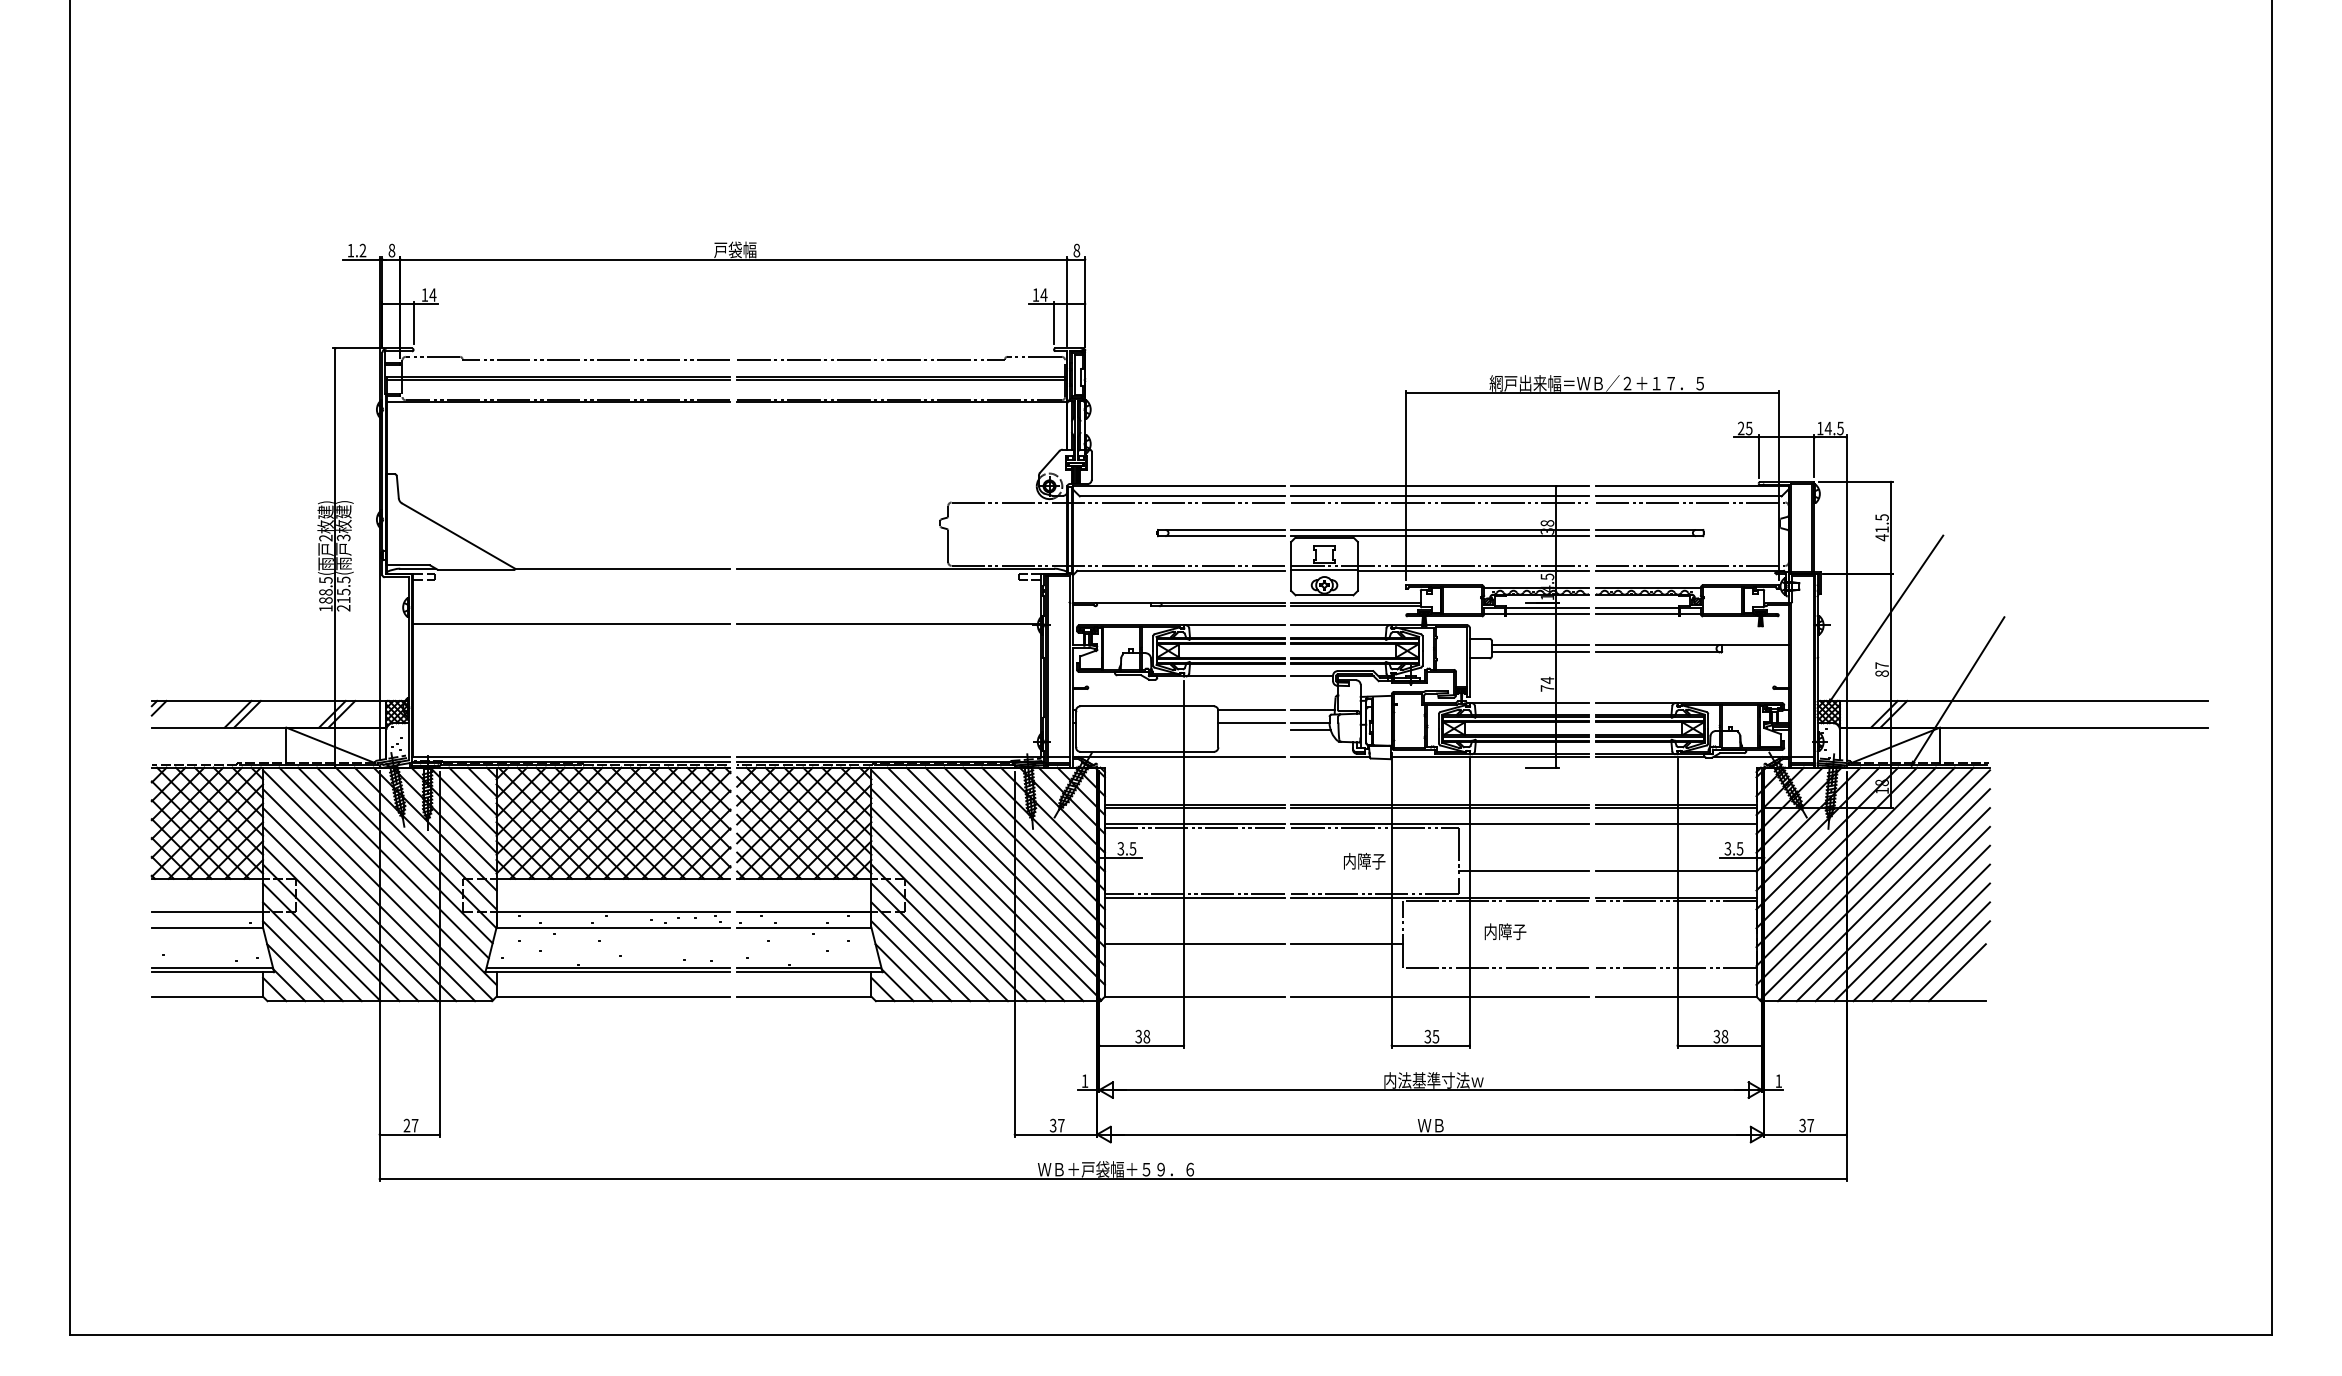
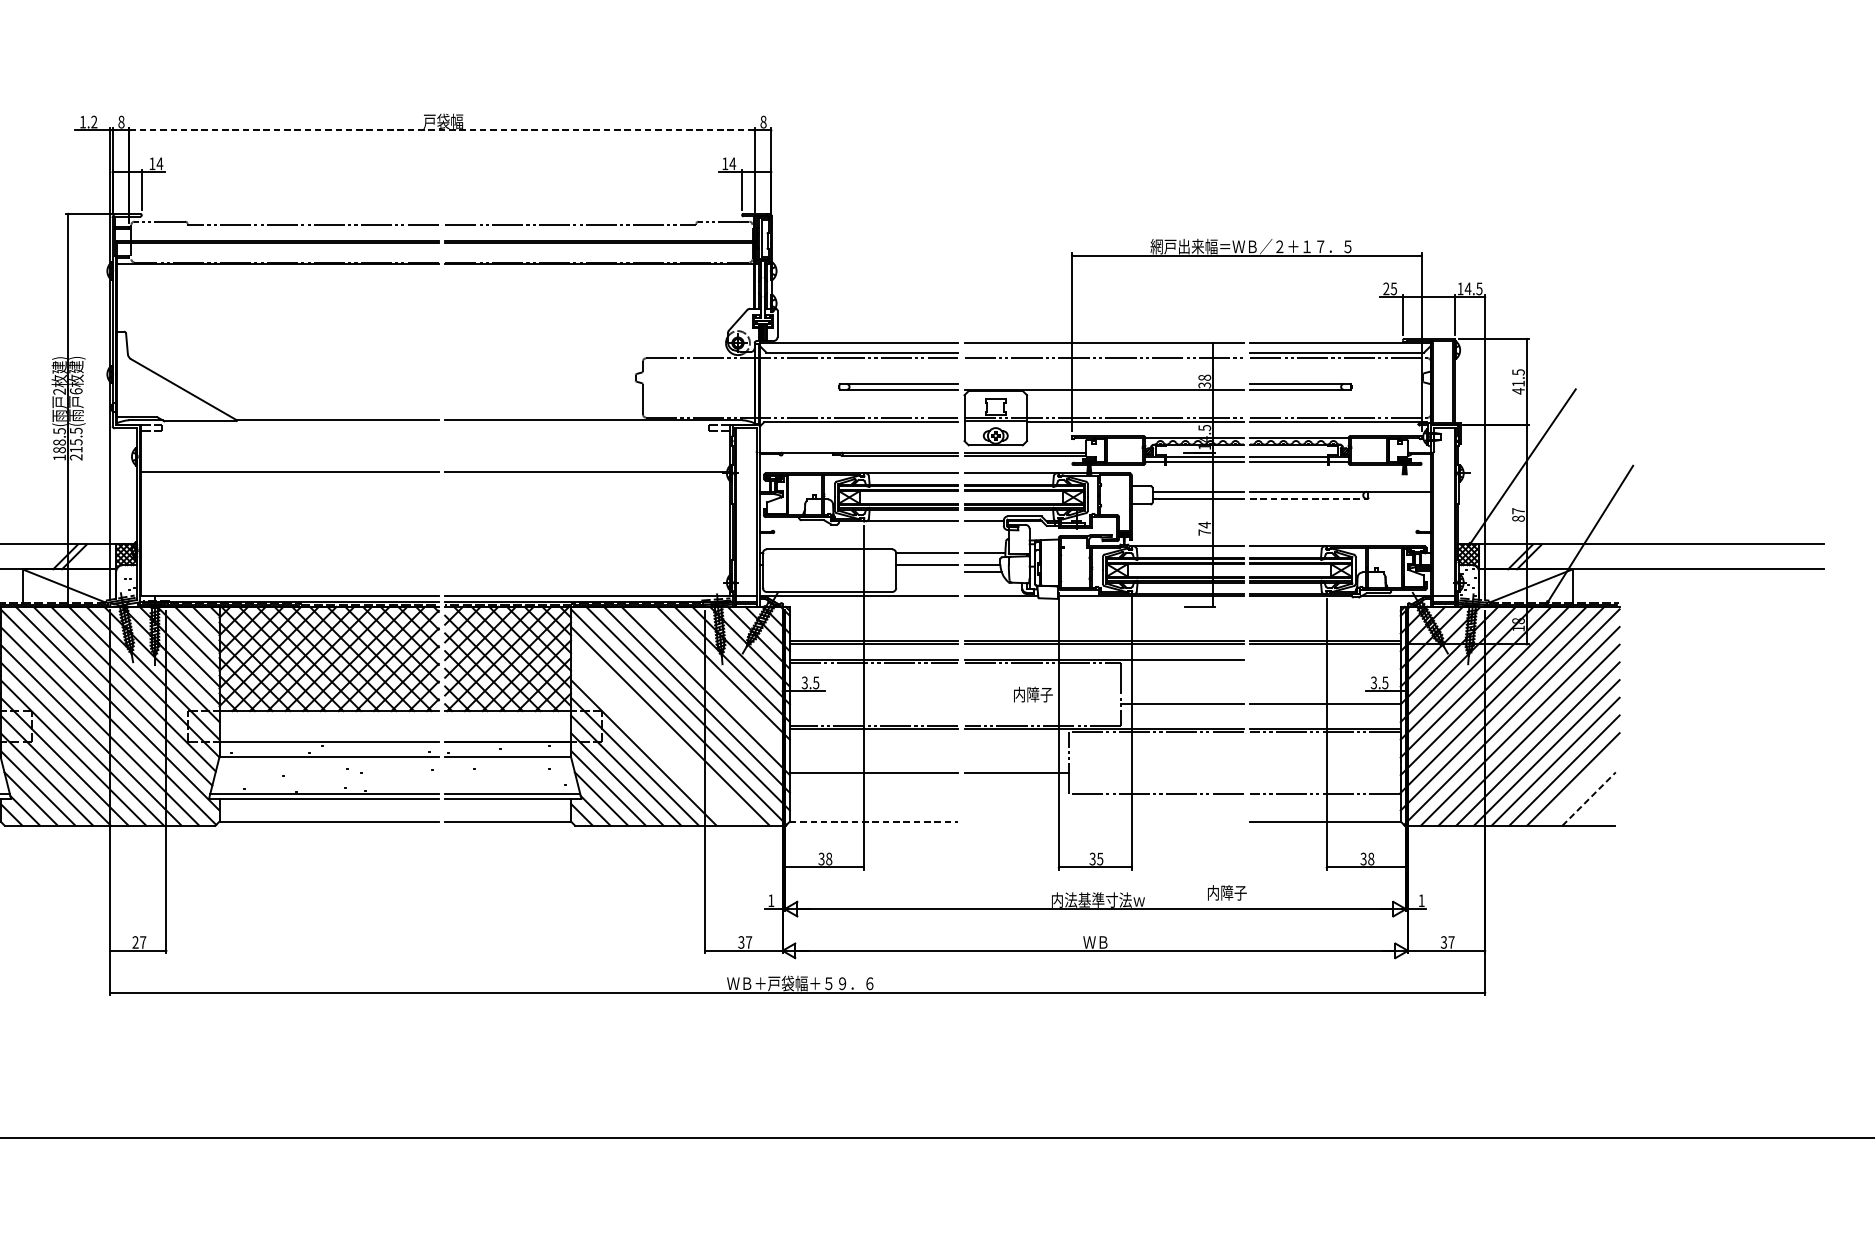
line: (733, 259) -> (441, 130), solid -> dashed
line: (1440, 496) -> (1104, 352), removed
line: (1440, 529) -> (1104, 383), removed
text: (343, 537) -> (76, 391), 3 -> 6
line: (1658, 652) -> (1308, 498), solid -> dashed
line: (1675, 824) -> (1324, 660), removed
line: (1024, 847) -> (714, 681), removed
line: (967, 904) -> (661, 735), removed
line: (958, 913) -> (652, 743), removed
text: (1505, 931) -> (1227, 892), moved
line: (1949, 961) -> (1581, 788), removed
line: (1957, 972) -> (1589, 798), solid -> dashed
line: (1194, 996) -> (873, 821), solid -> dashed
line: (1440, 996) -> (1104, 821), removed

